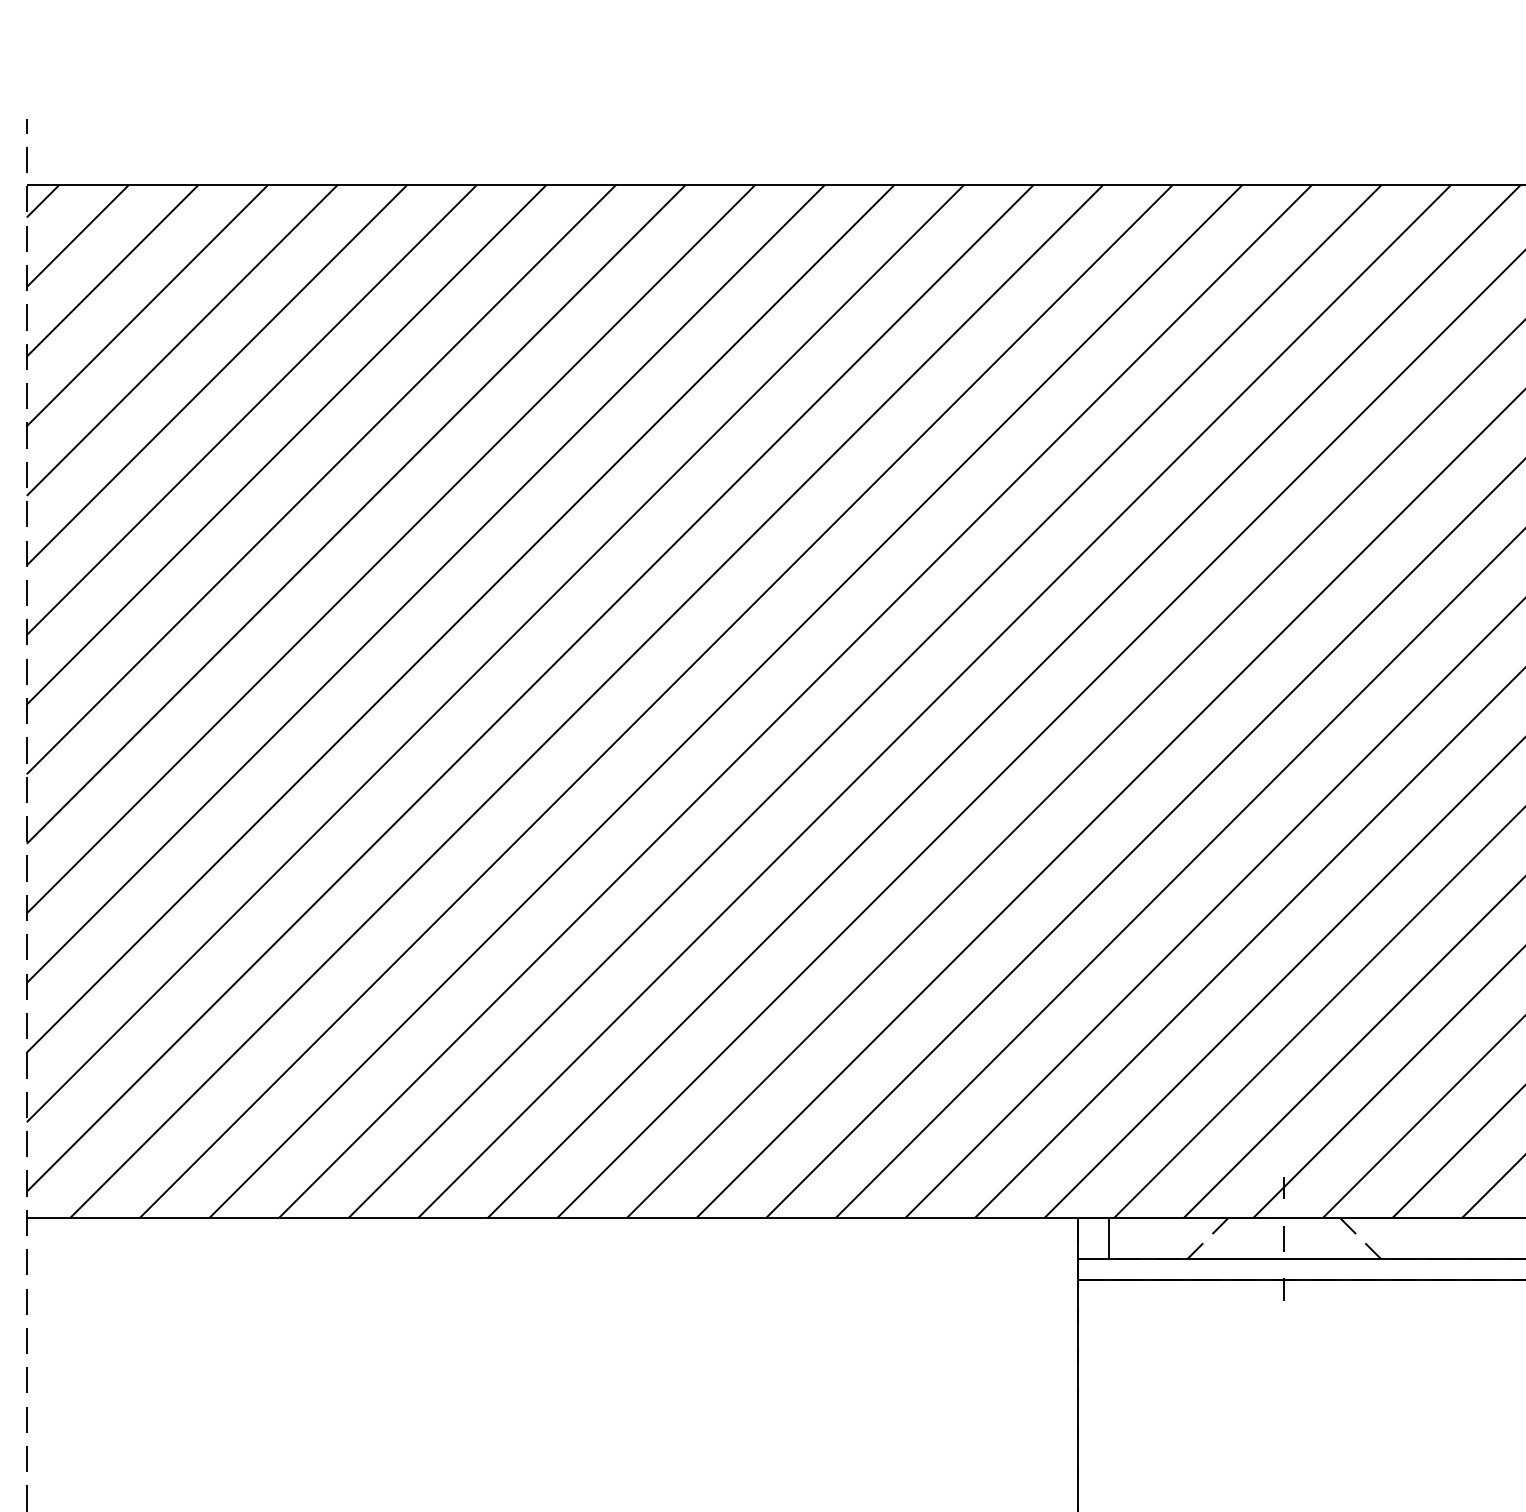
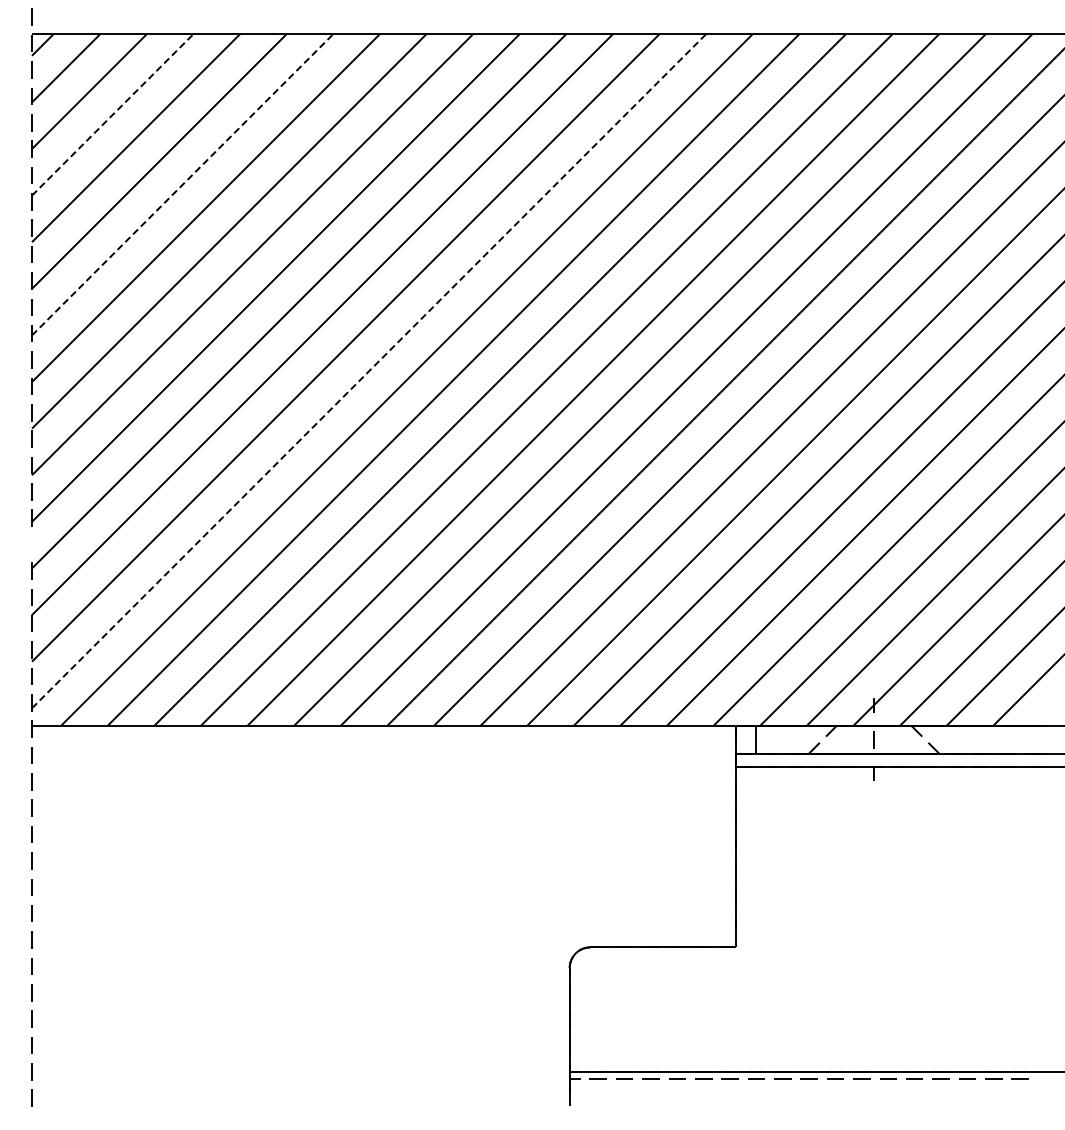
line: (148, 305) -> (113, 114), solid -> dashed
line: (253, 409) -> (183, 184), solid -> dashed
line: (530, 688) -> (369, 371), solid -> dashed
line: (26, 947) -> (31, 544), removed

